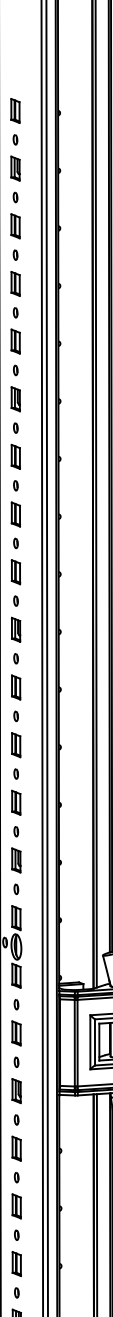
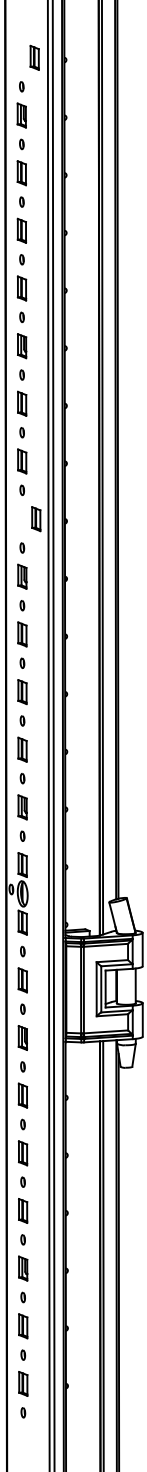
part: (15, 110) -> (34, 57), moved
part: (16, 572) -> (36, 519), moved

